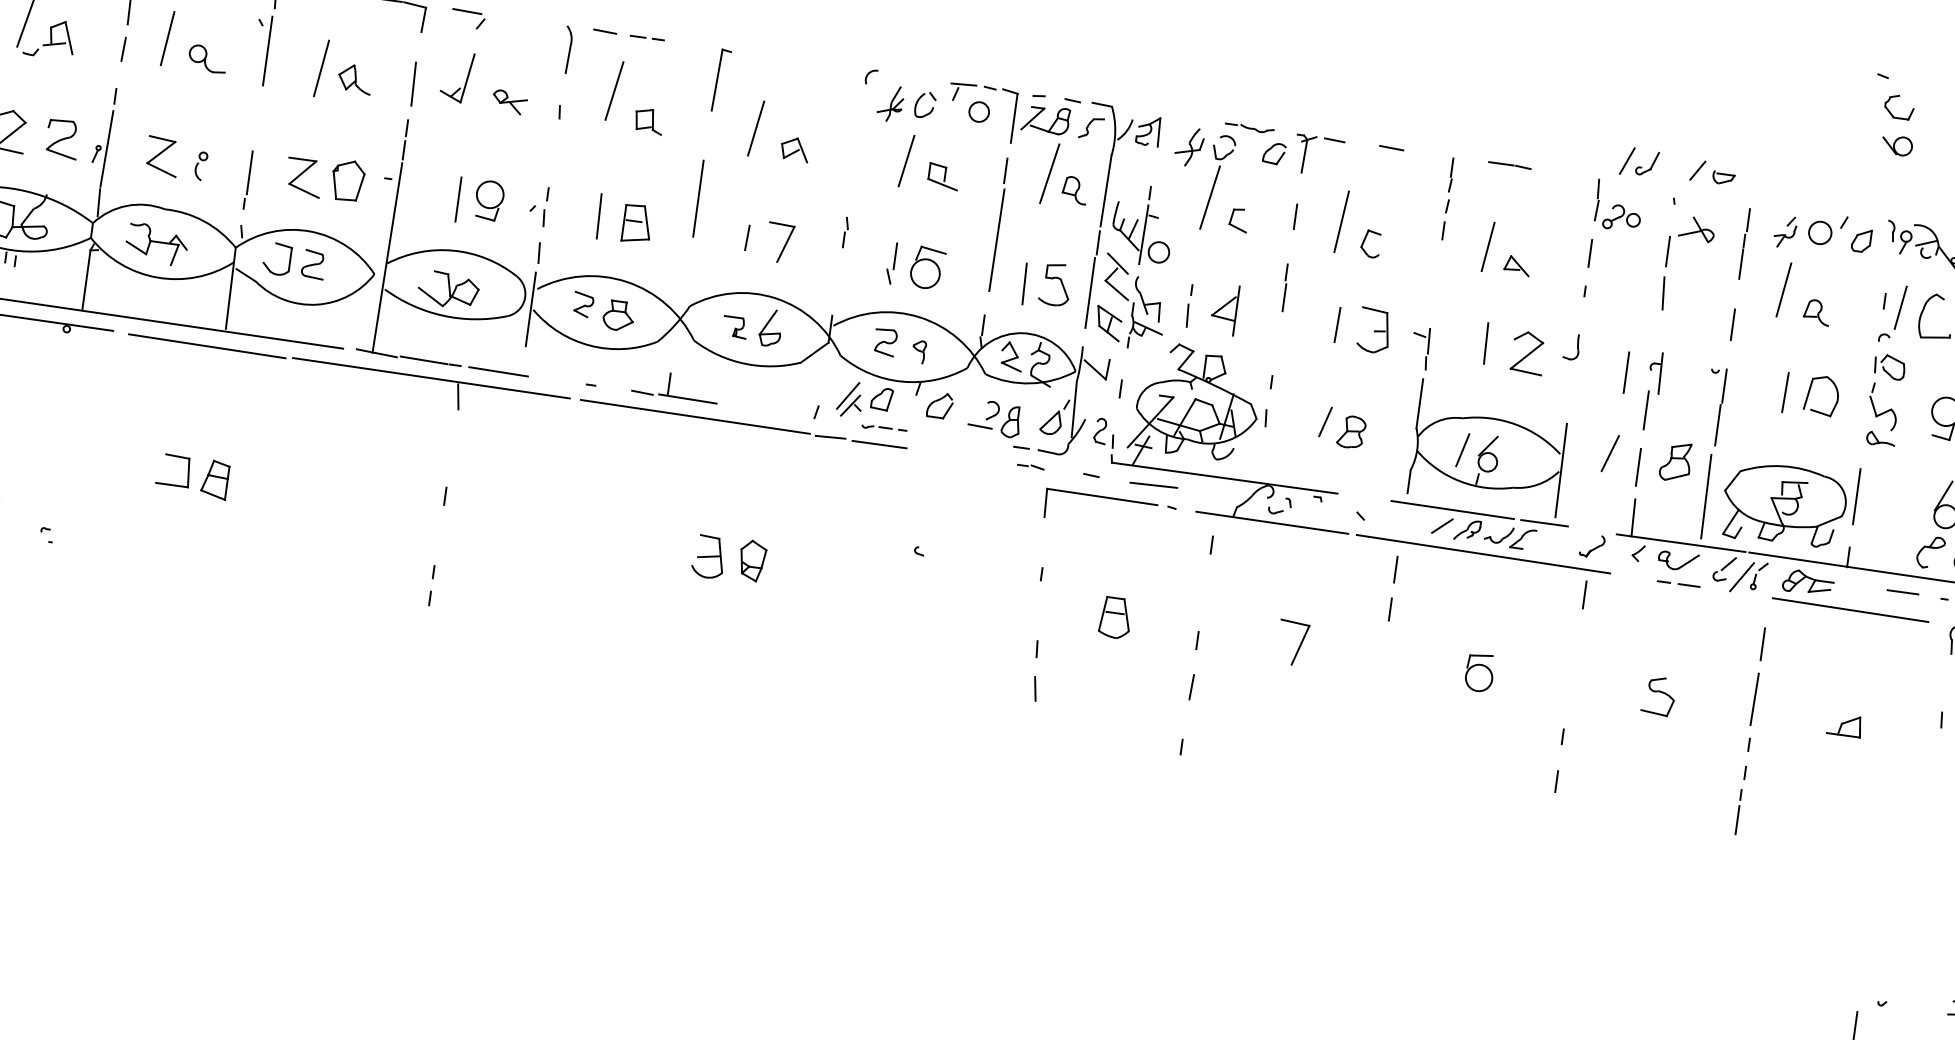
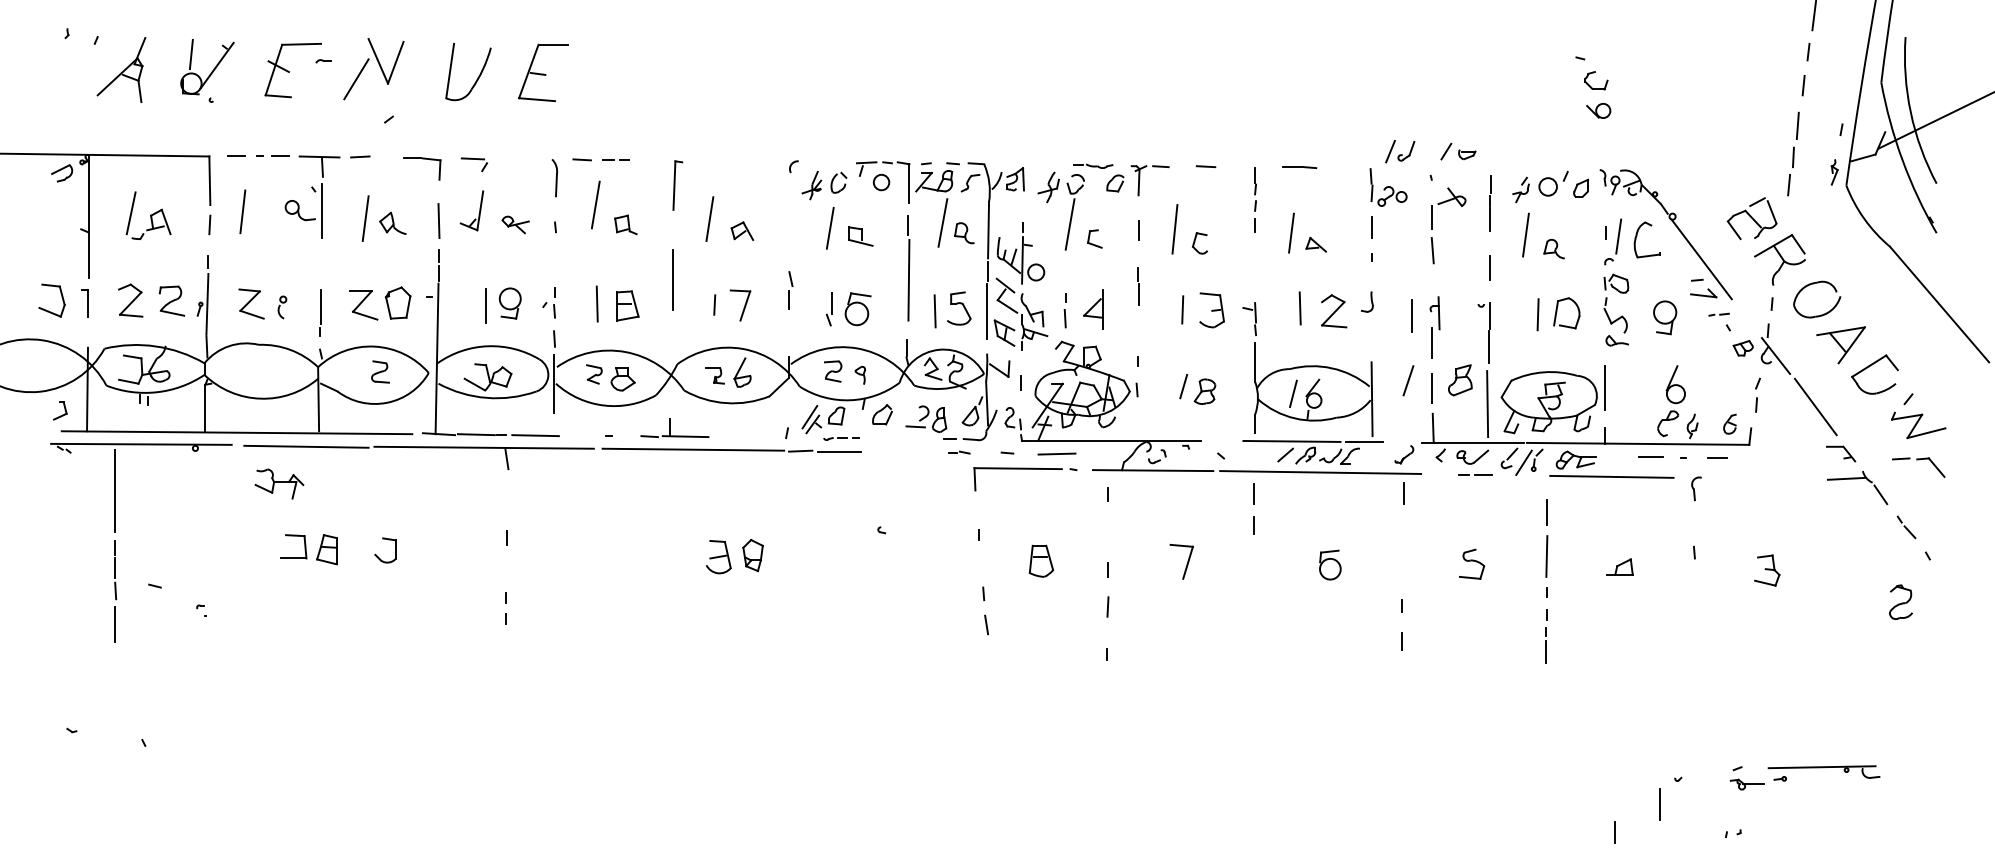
part: (206, 58) -> (299, 210), moved
part: (845, 231) -> (790, 289), size x1.6
part: (157, 243) -> (279, 483), moved
part: (267, 265) -> (378, 556), moved

